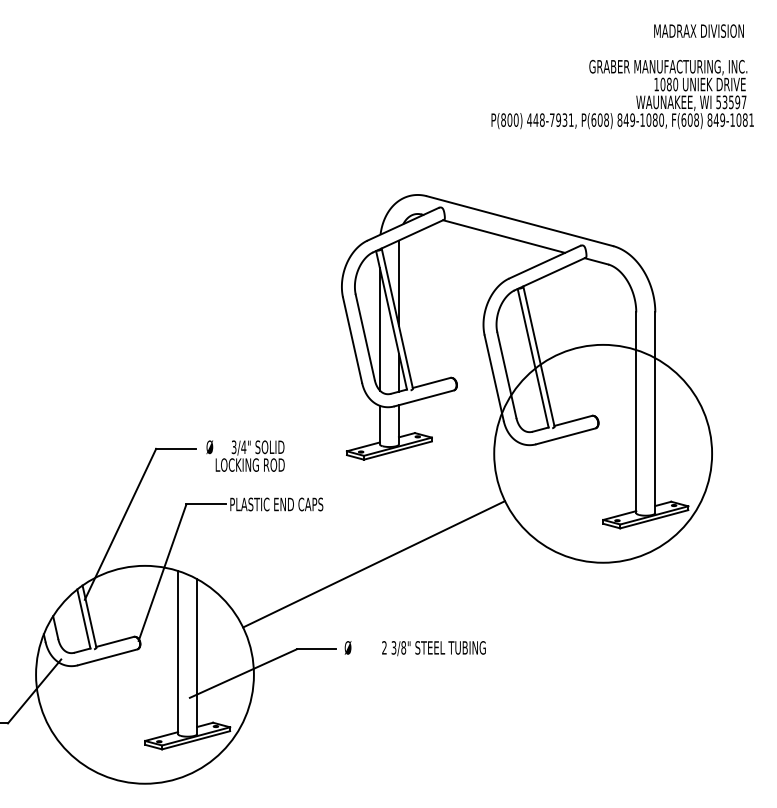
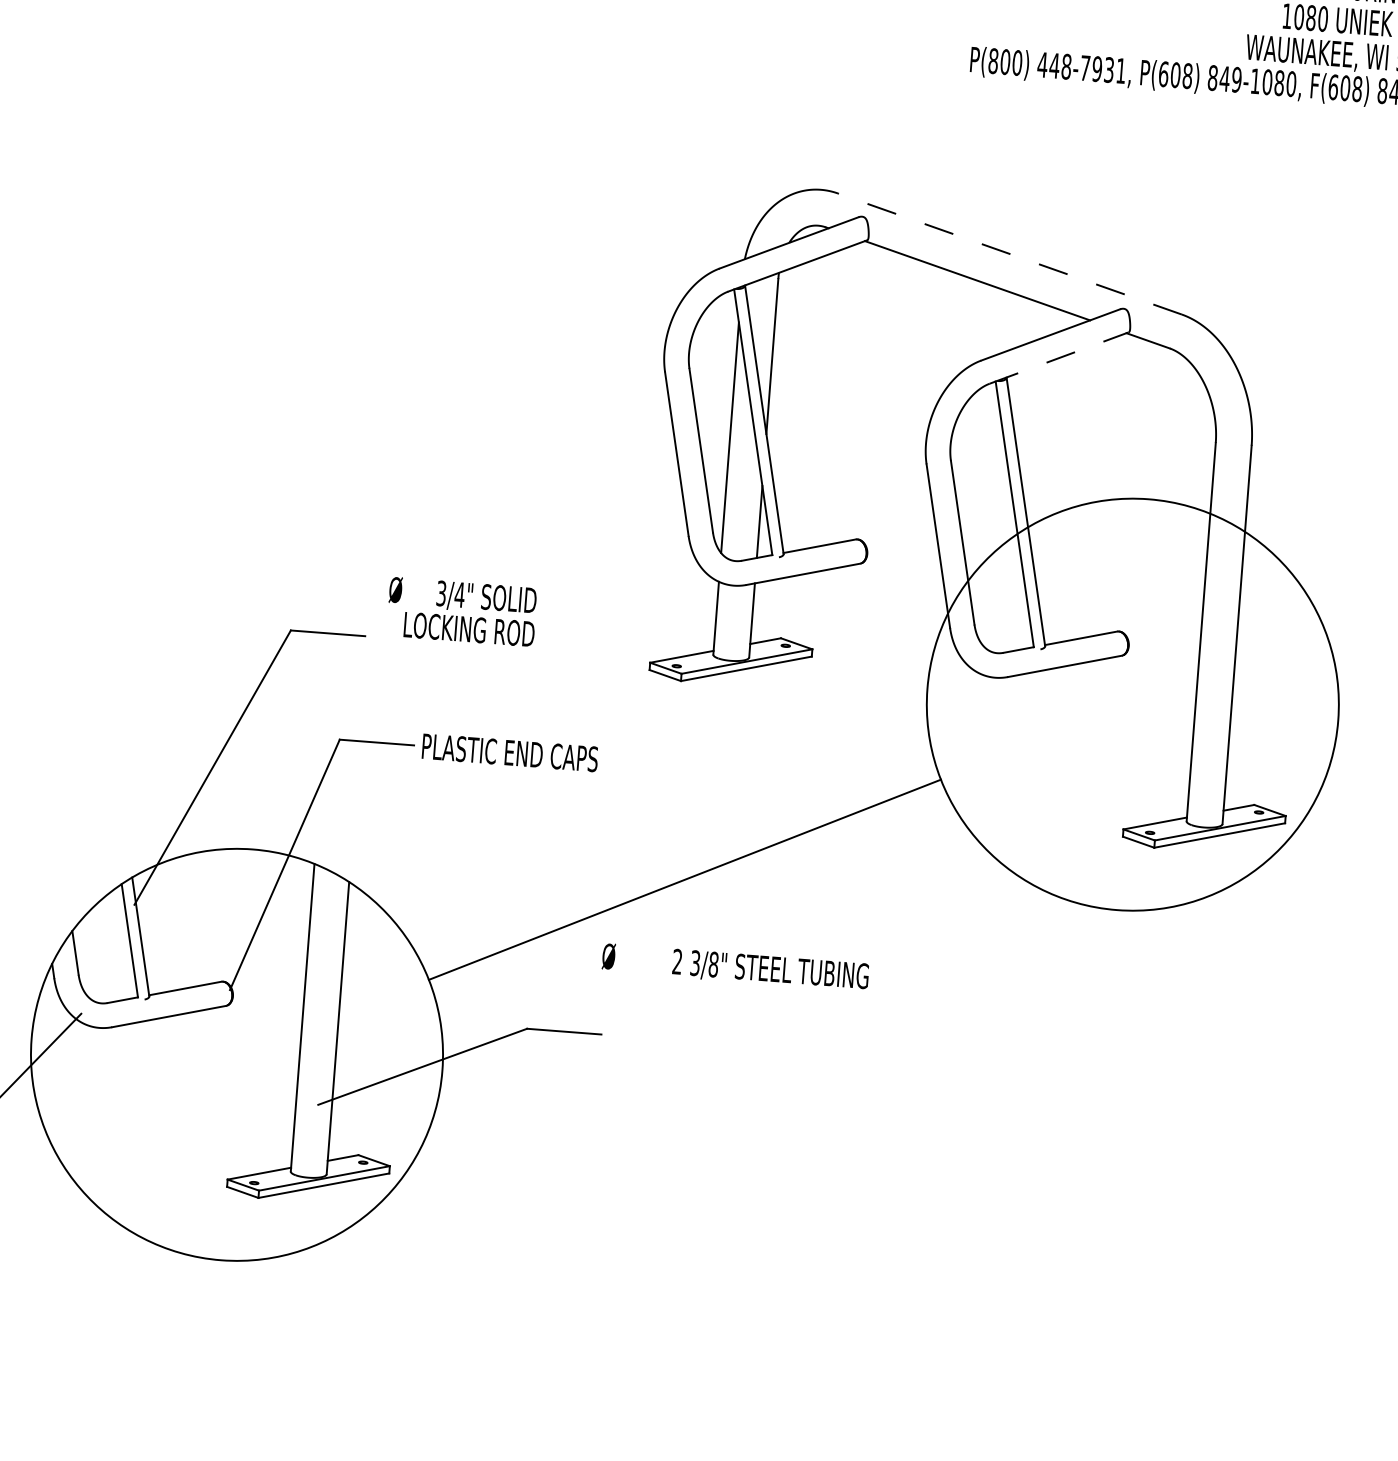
line: (519, 221) -> (1008, 254), solid -> dashed
line: (550, 273) -> (1059, 357), solid -> dashed
text: (245, 455) -> (461, 610), moved
text: (414, 648) -> (733, 967), moved

